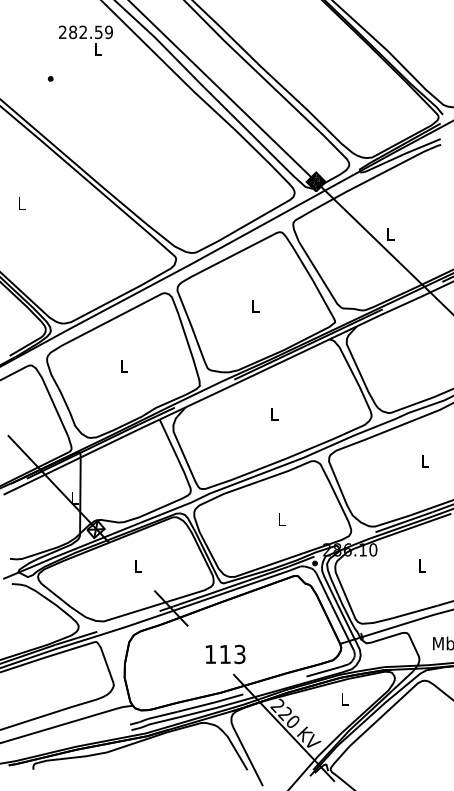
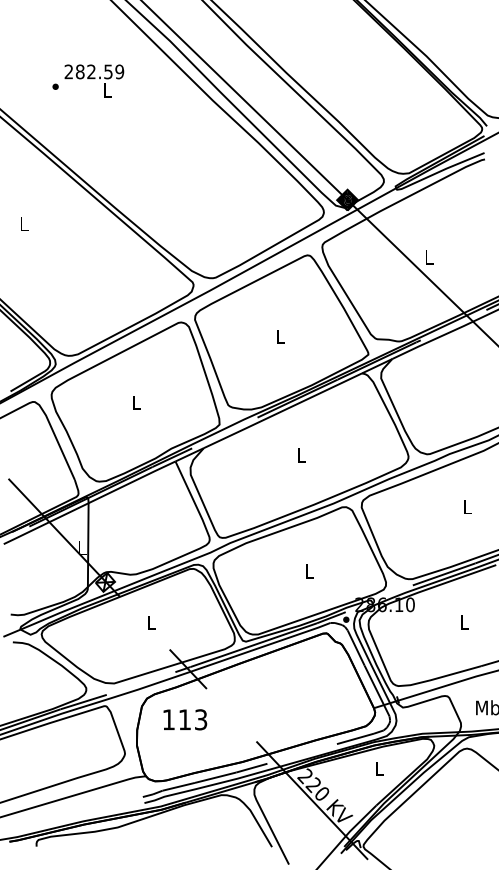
text: (85, 40) -> (93, 80), moved
text: (225, 654) -> (185, 719), moved

